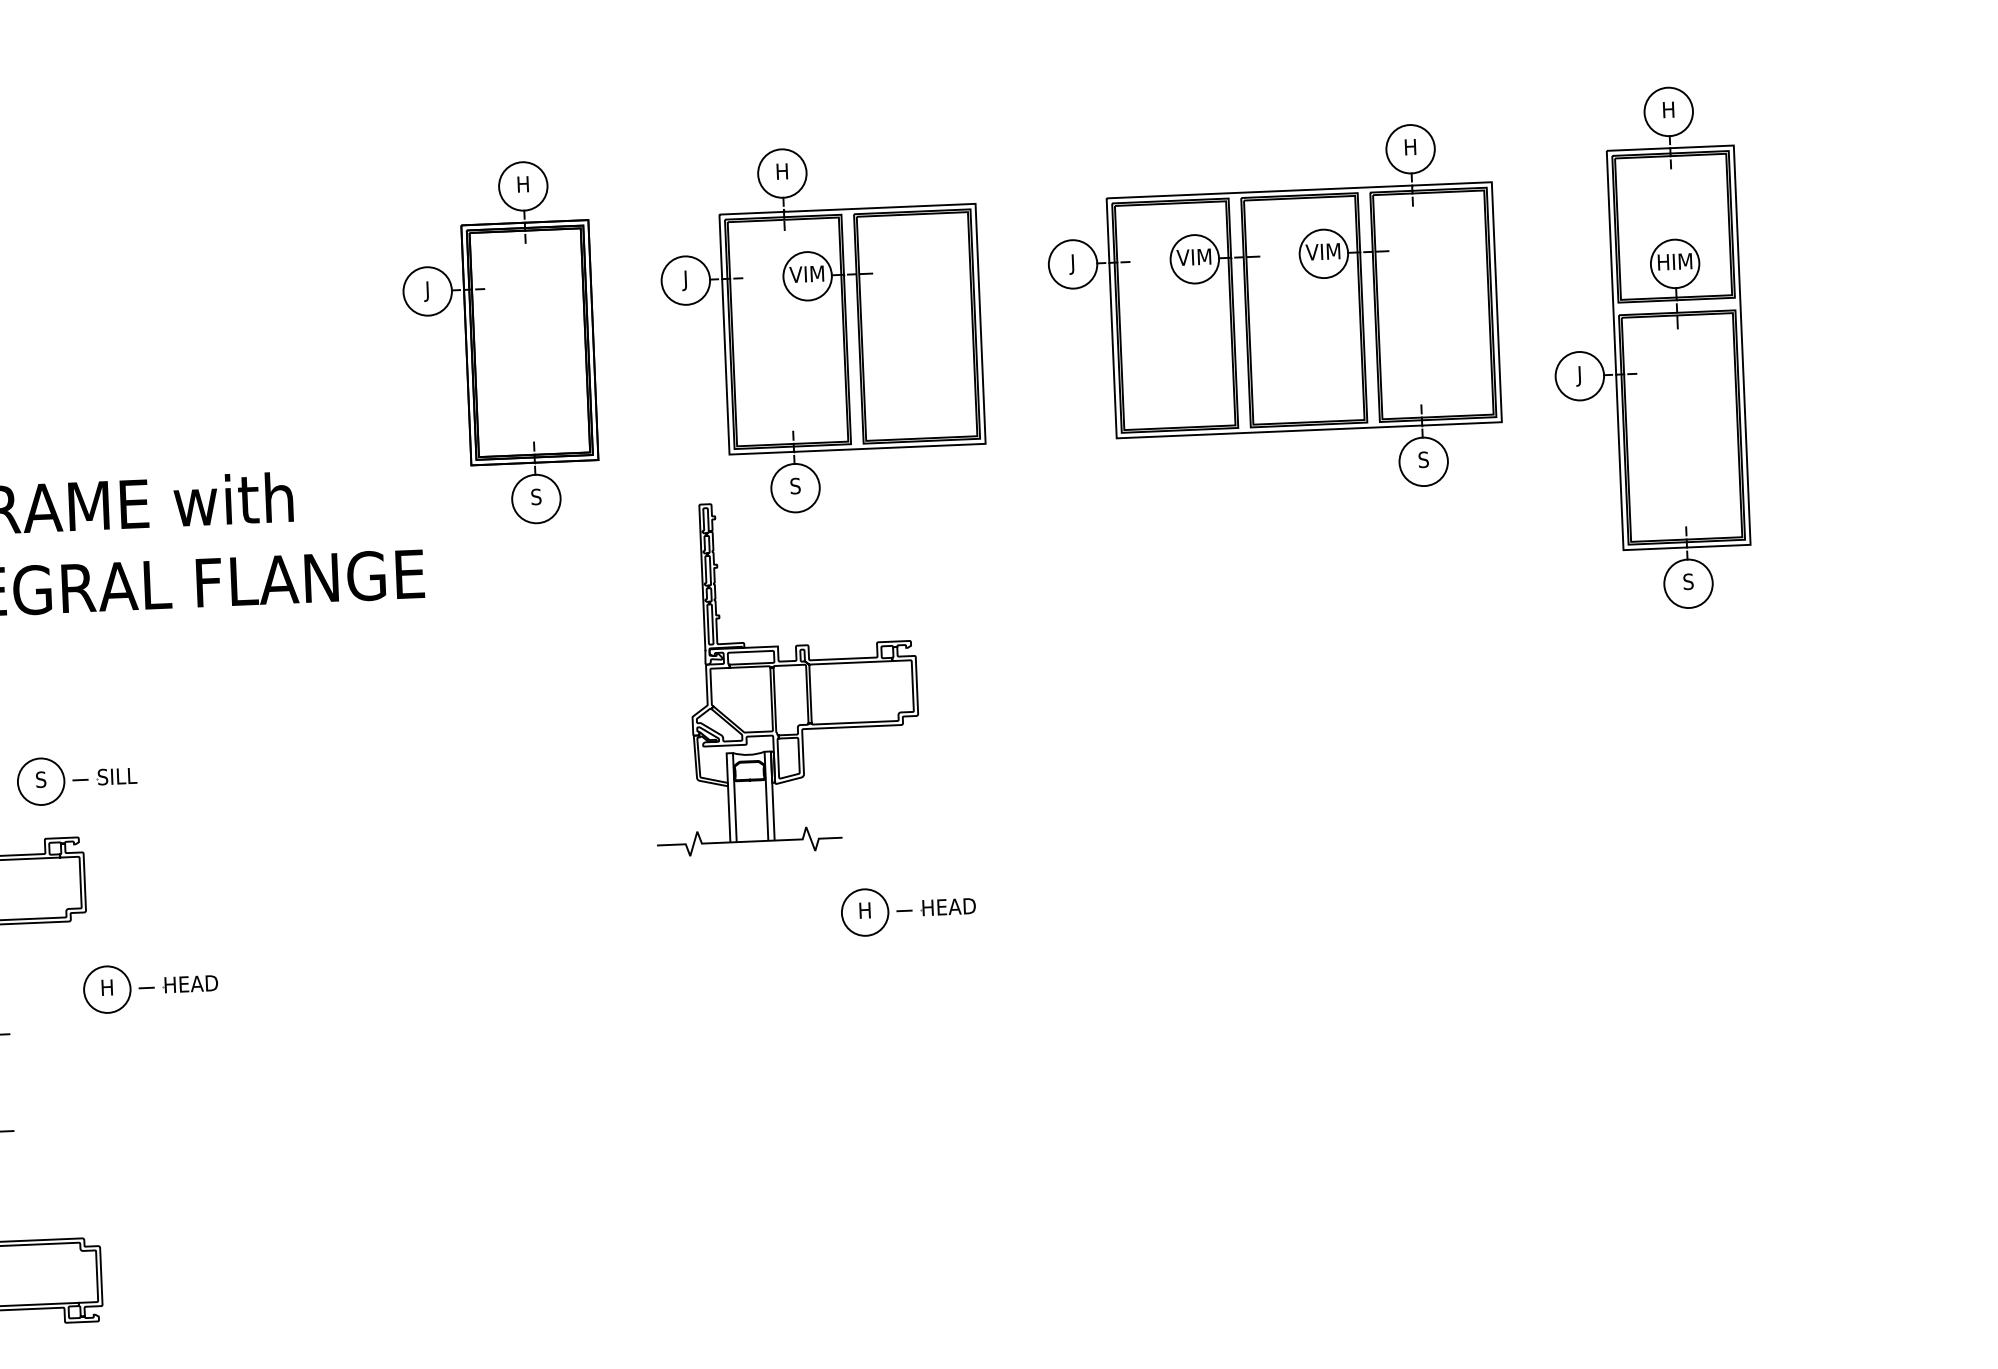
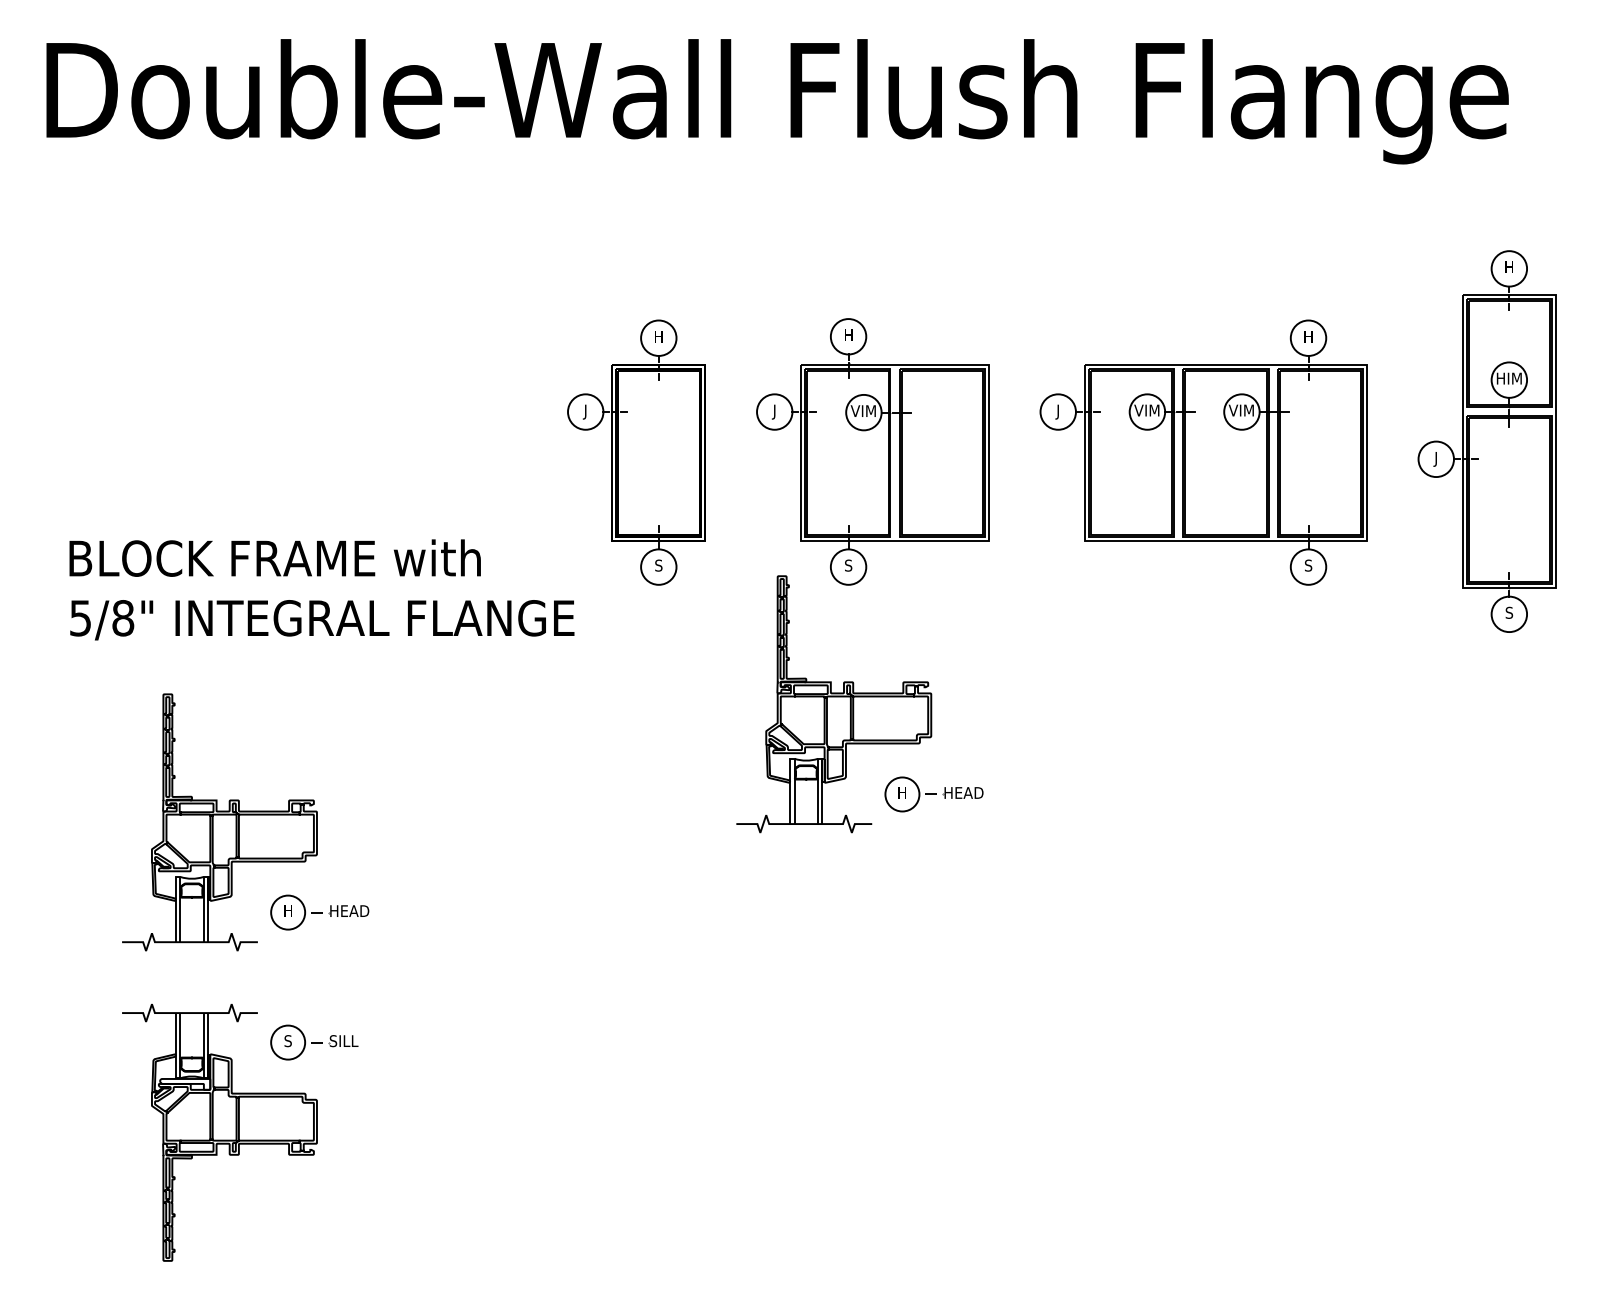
part: (1647, 349) -> (1486, 441), moved
part: (77, 780) -> (314, 1042), moved
part: (907, 910) -> (933, 794), moved
part: (150, 987) -> (319, 912), moved

